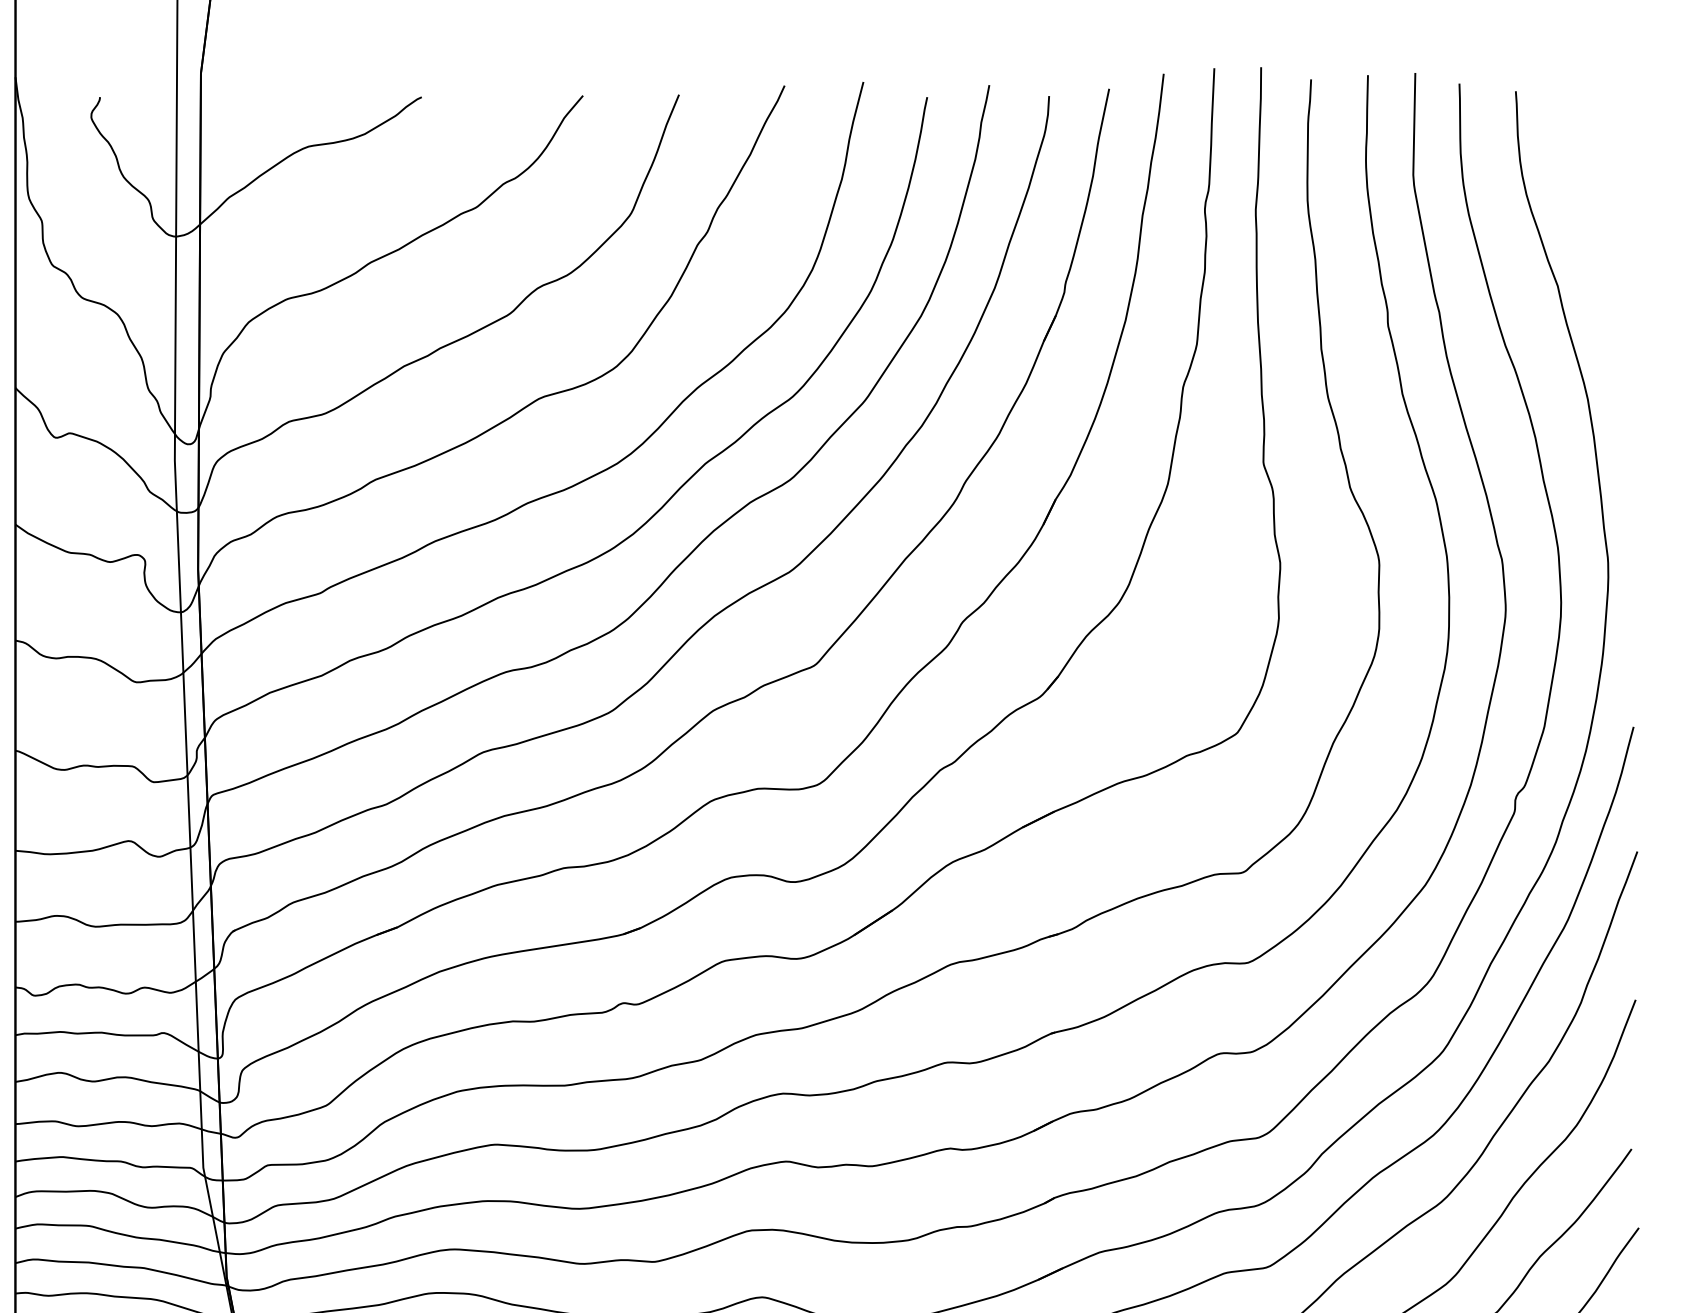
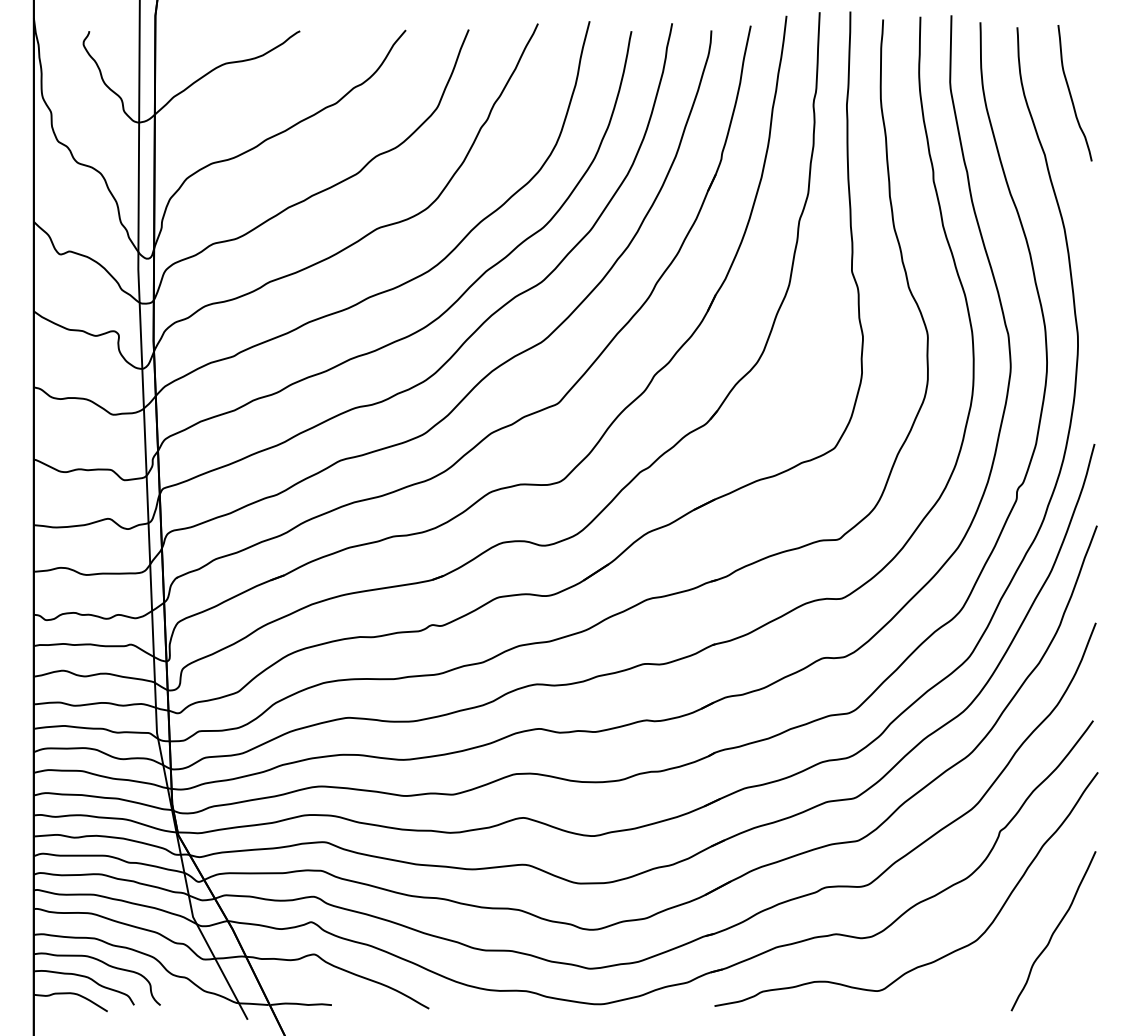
curve: (1598, 193) -> (1071, 94), added

